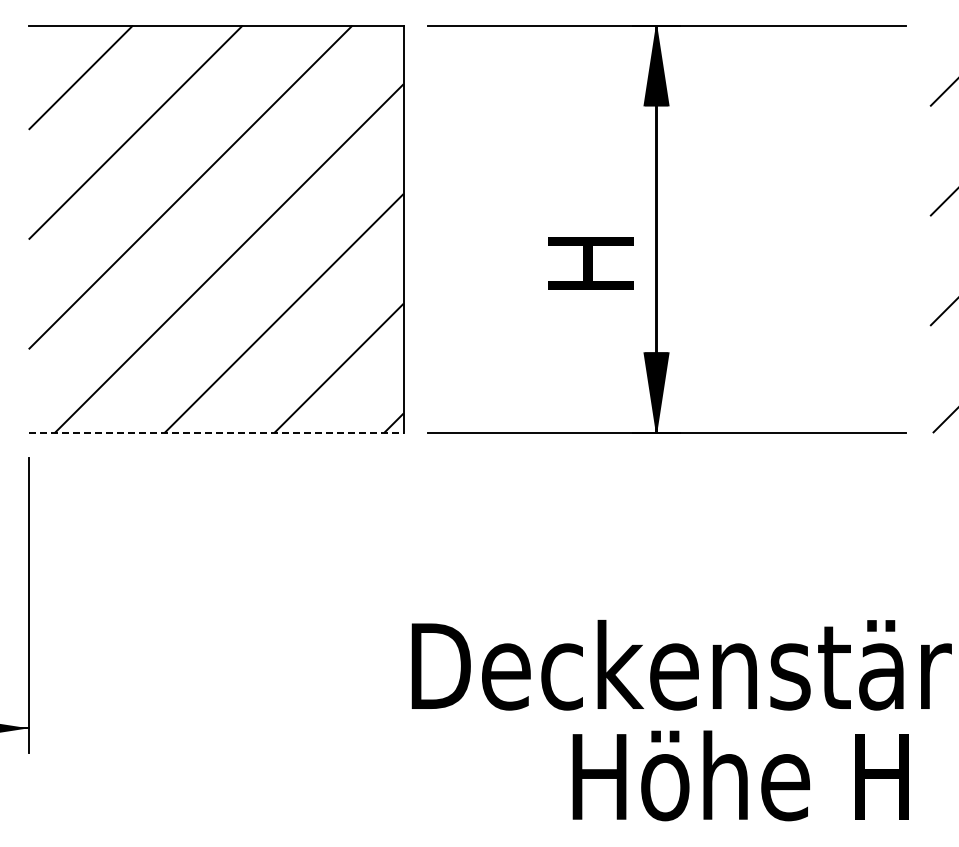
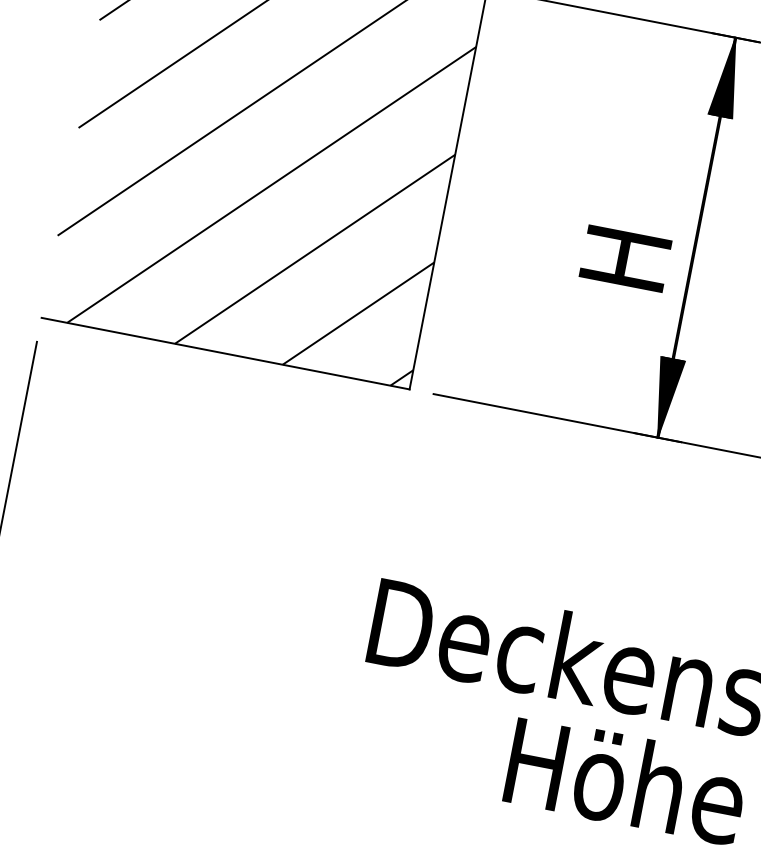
line: (216, 433) -> (225, 354), dashed -> solid

